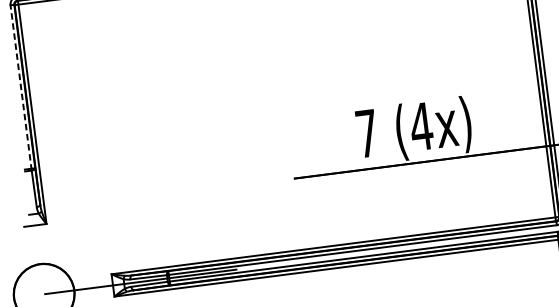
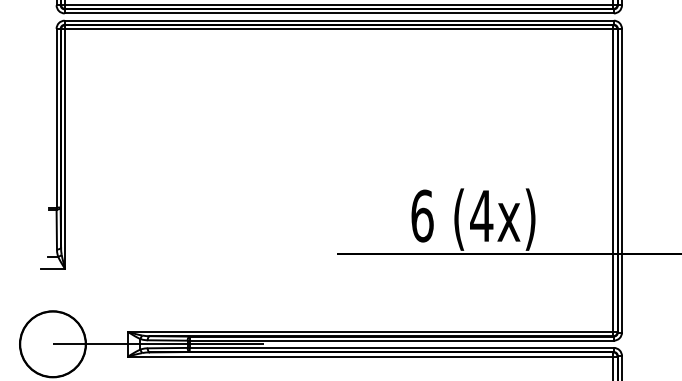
line: (20, 87) -> (56, 118), dashed -> solid
text: (367, 133) -> (422, 215), 7 -> 6

